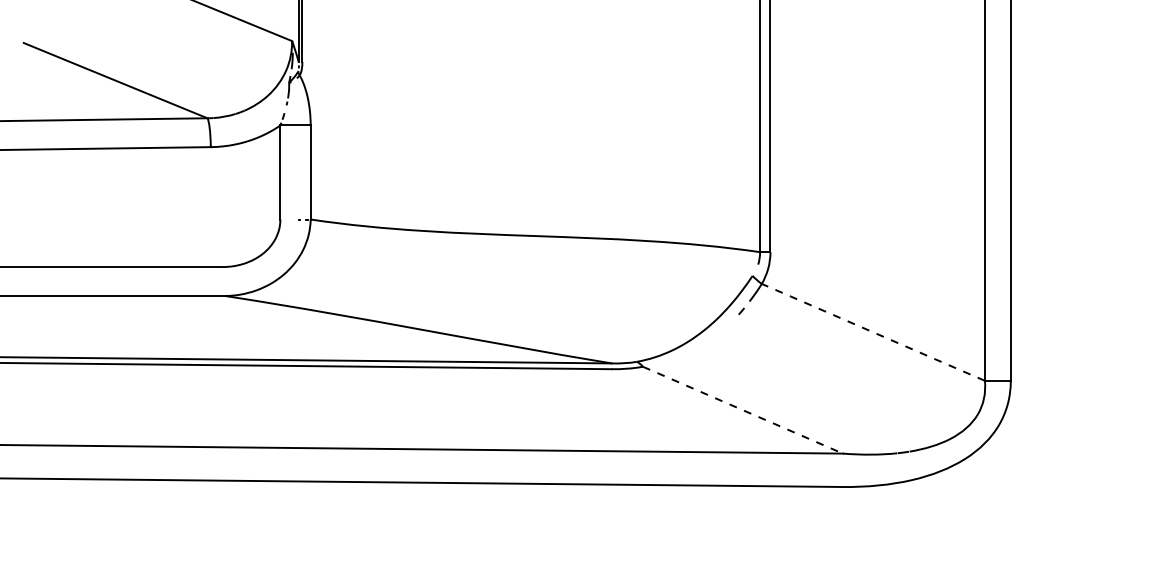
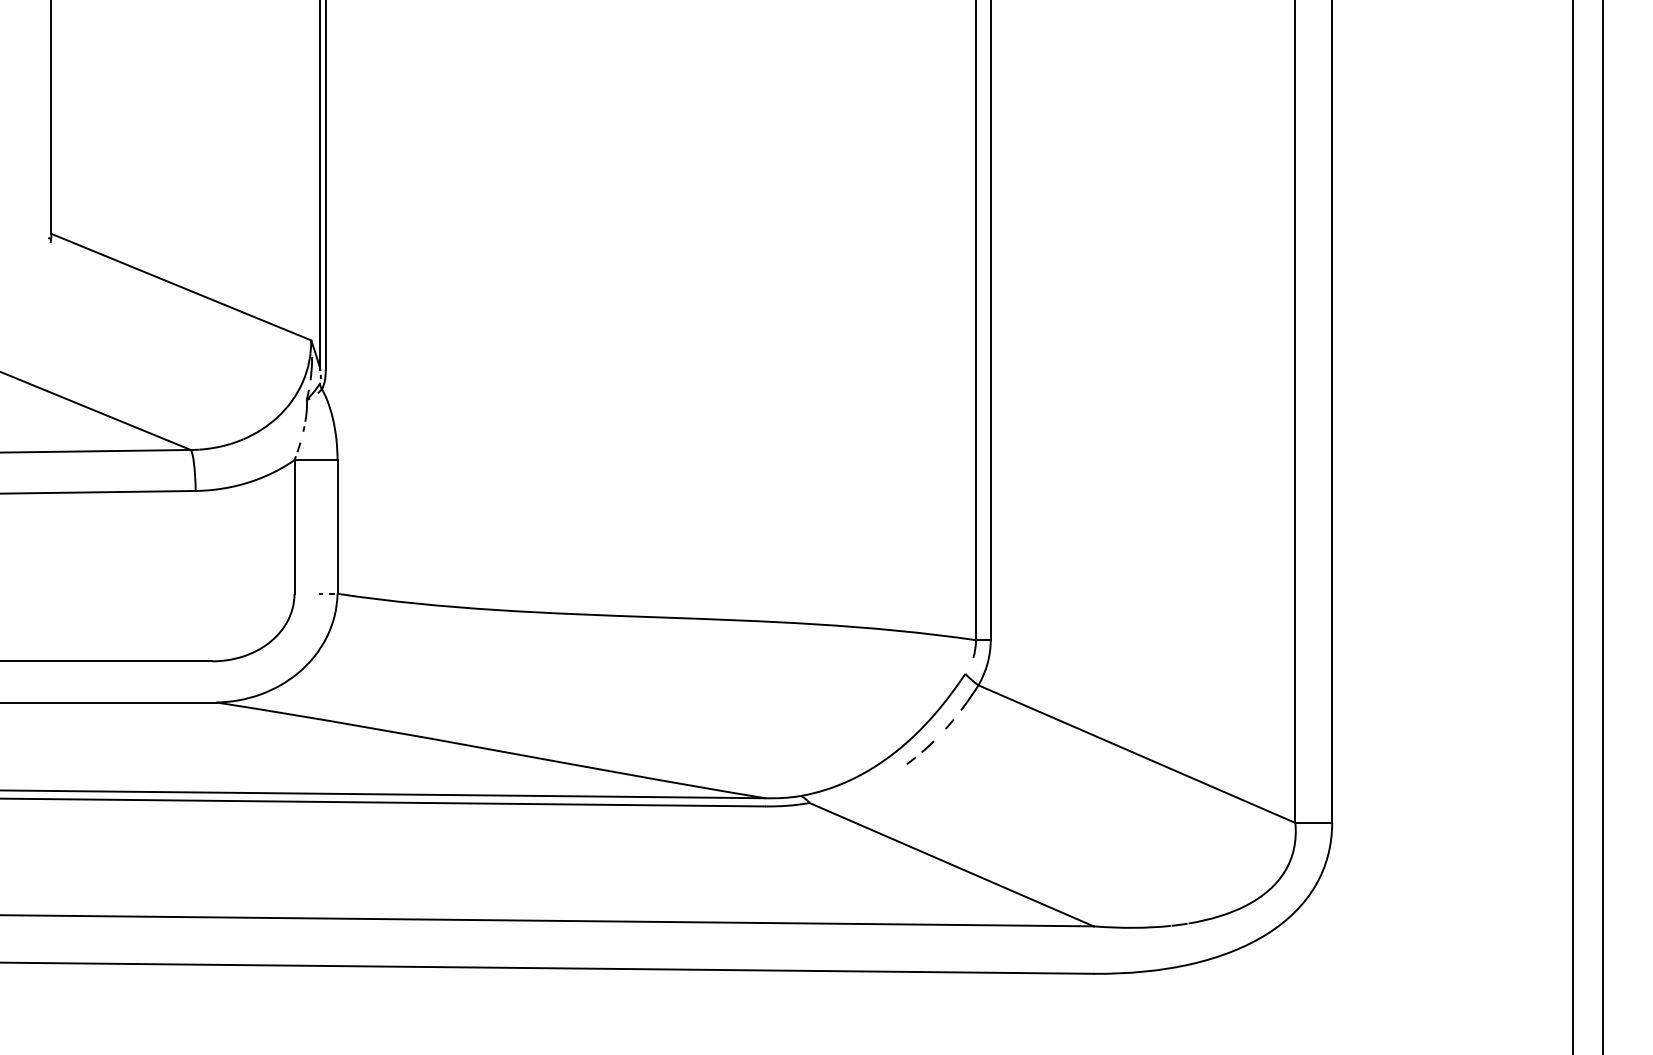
part: (721, 331) -> (920, 752), added
line: (873, 332) -> (1136, 754), dashed -> solid
line: (742, 410) -> (951, 864), dashed -> solid

